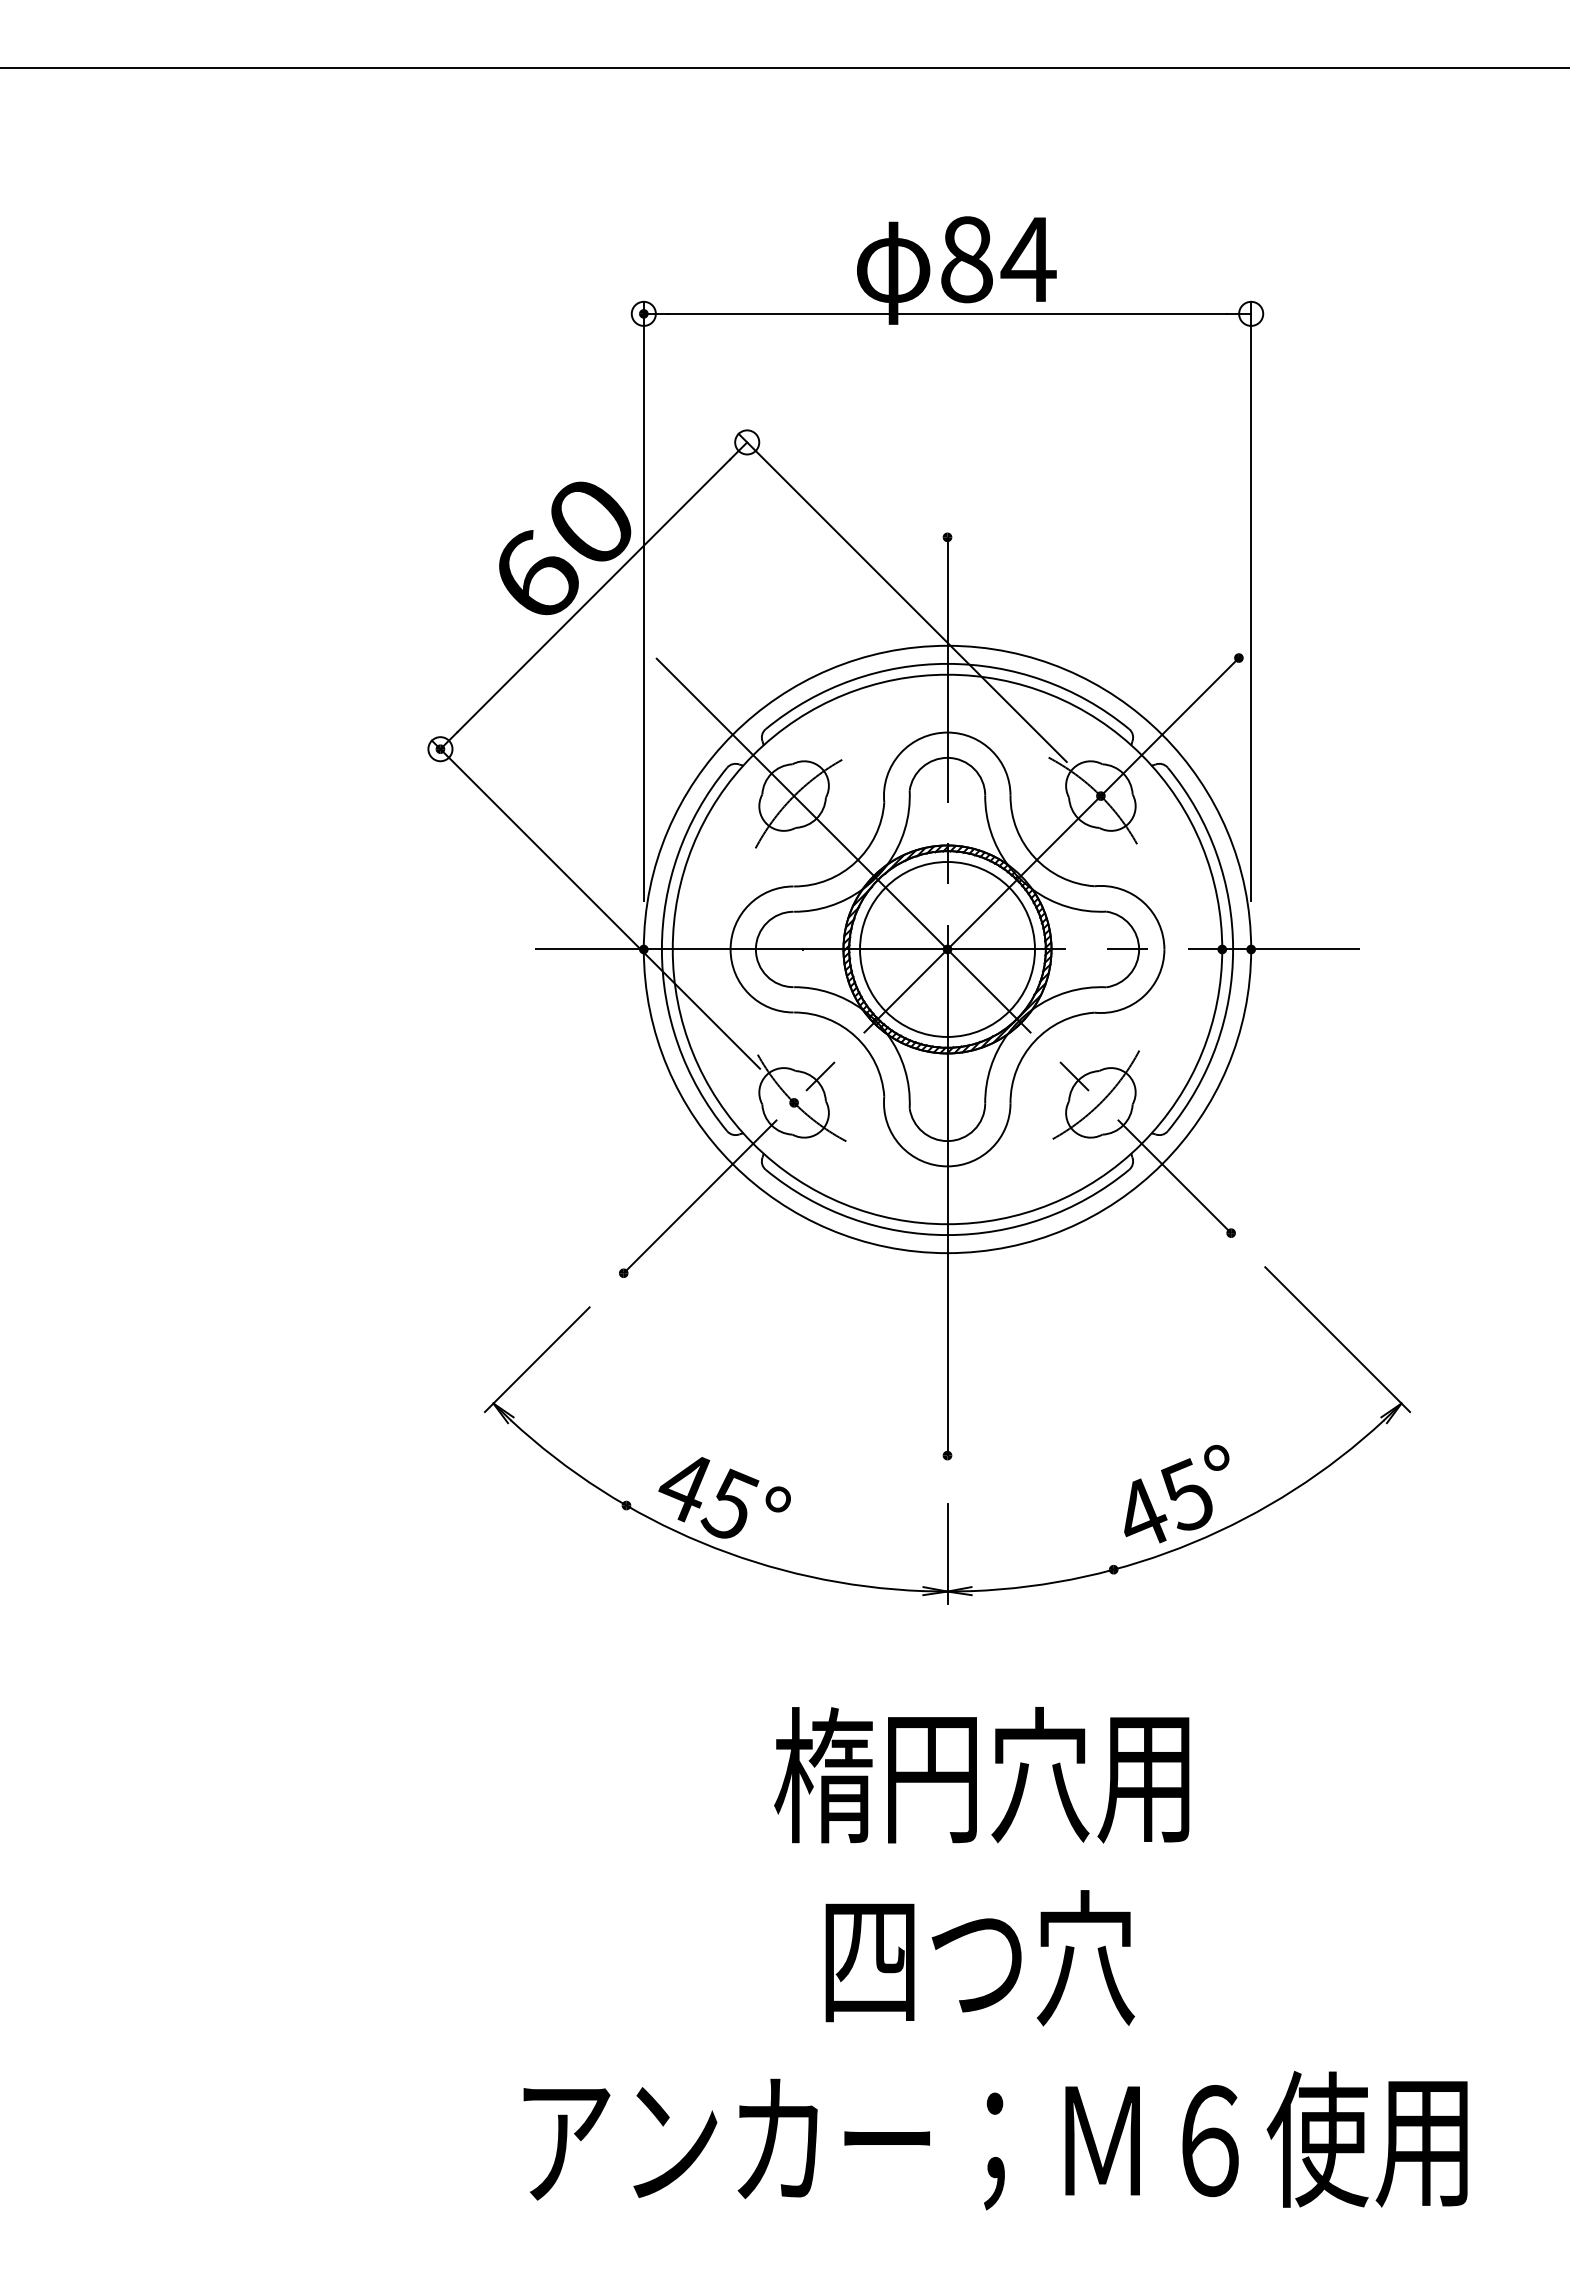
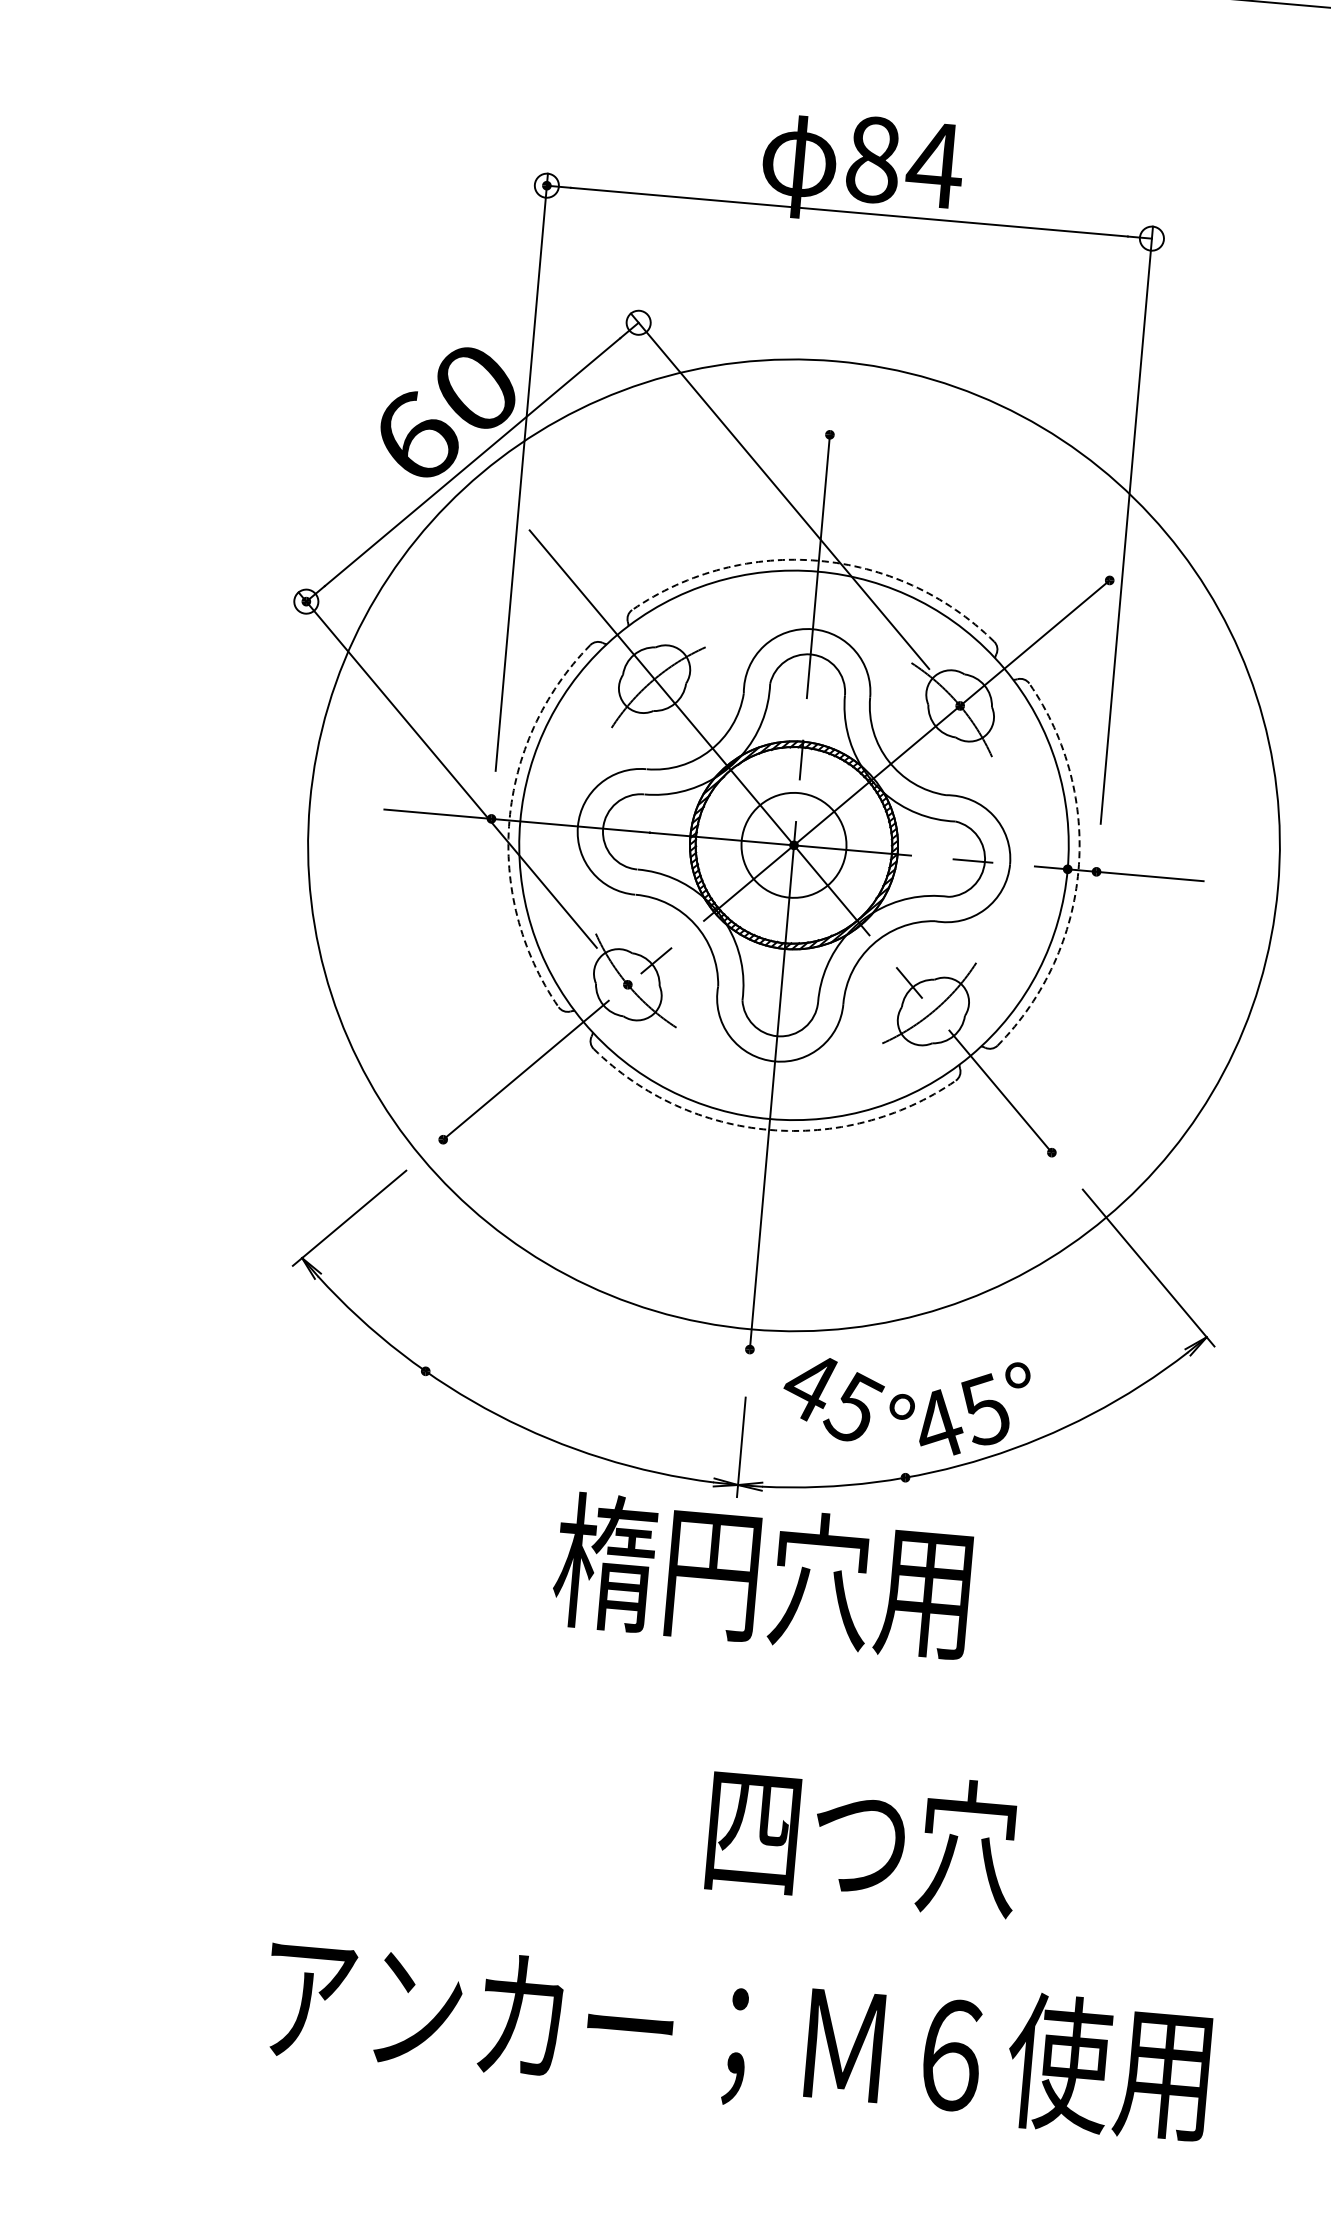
arc: (947, 663) -> (818, 560), solid -> dashed
arc: (661, 949) -> (509, 820), solid -> dashed
circle: (947, 949) -> (794, 845), size x0.6
circle: (947, 949) -> (794, 845), size x1.6
arc: (1233, 949) -> (1078, 870), solid -> dashed
arc: (947, 1235) -> (769, 1130), solid -> dashed
text: (724, 1497) -> (848, 1400), moved
text: (981, 1775) -> (762, 1576), moved
text: (980, 1958) -> (863, 1839), moved

